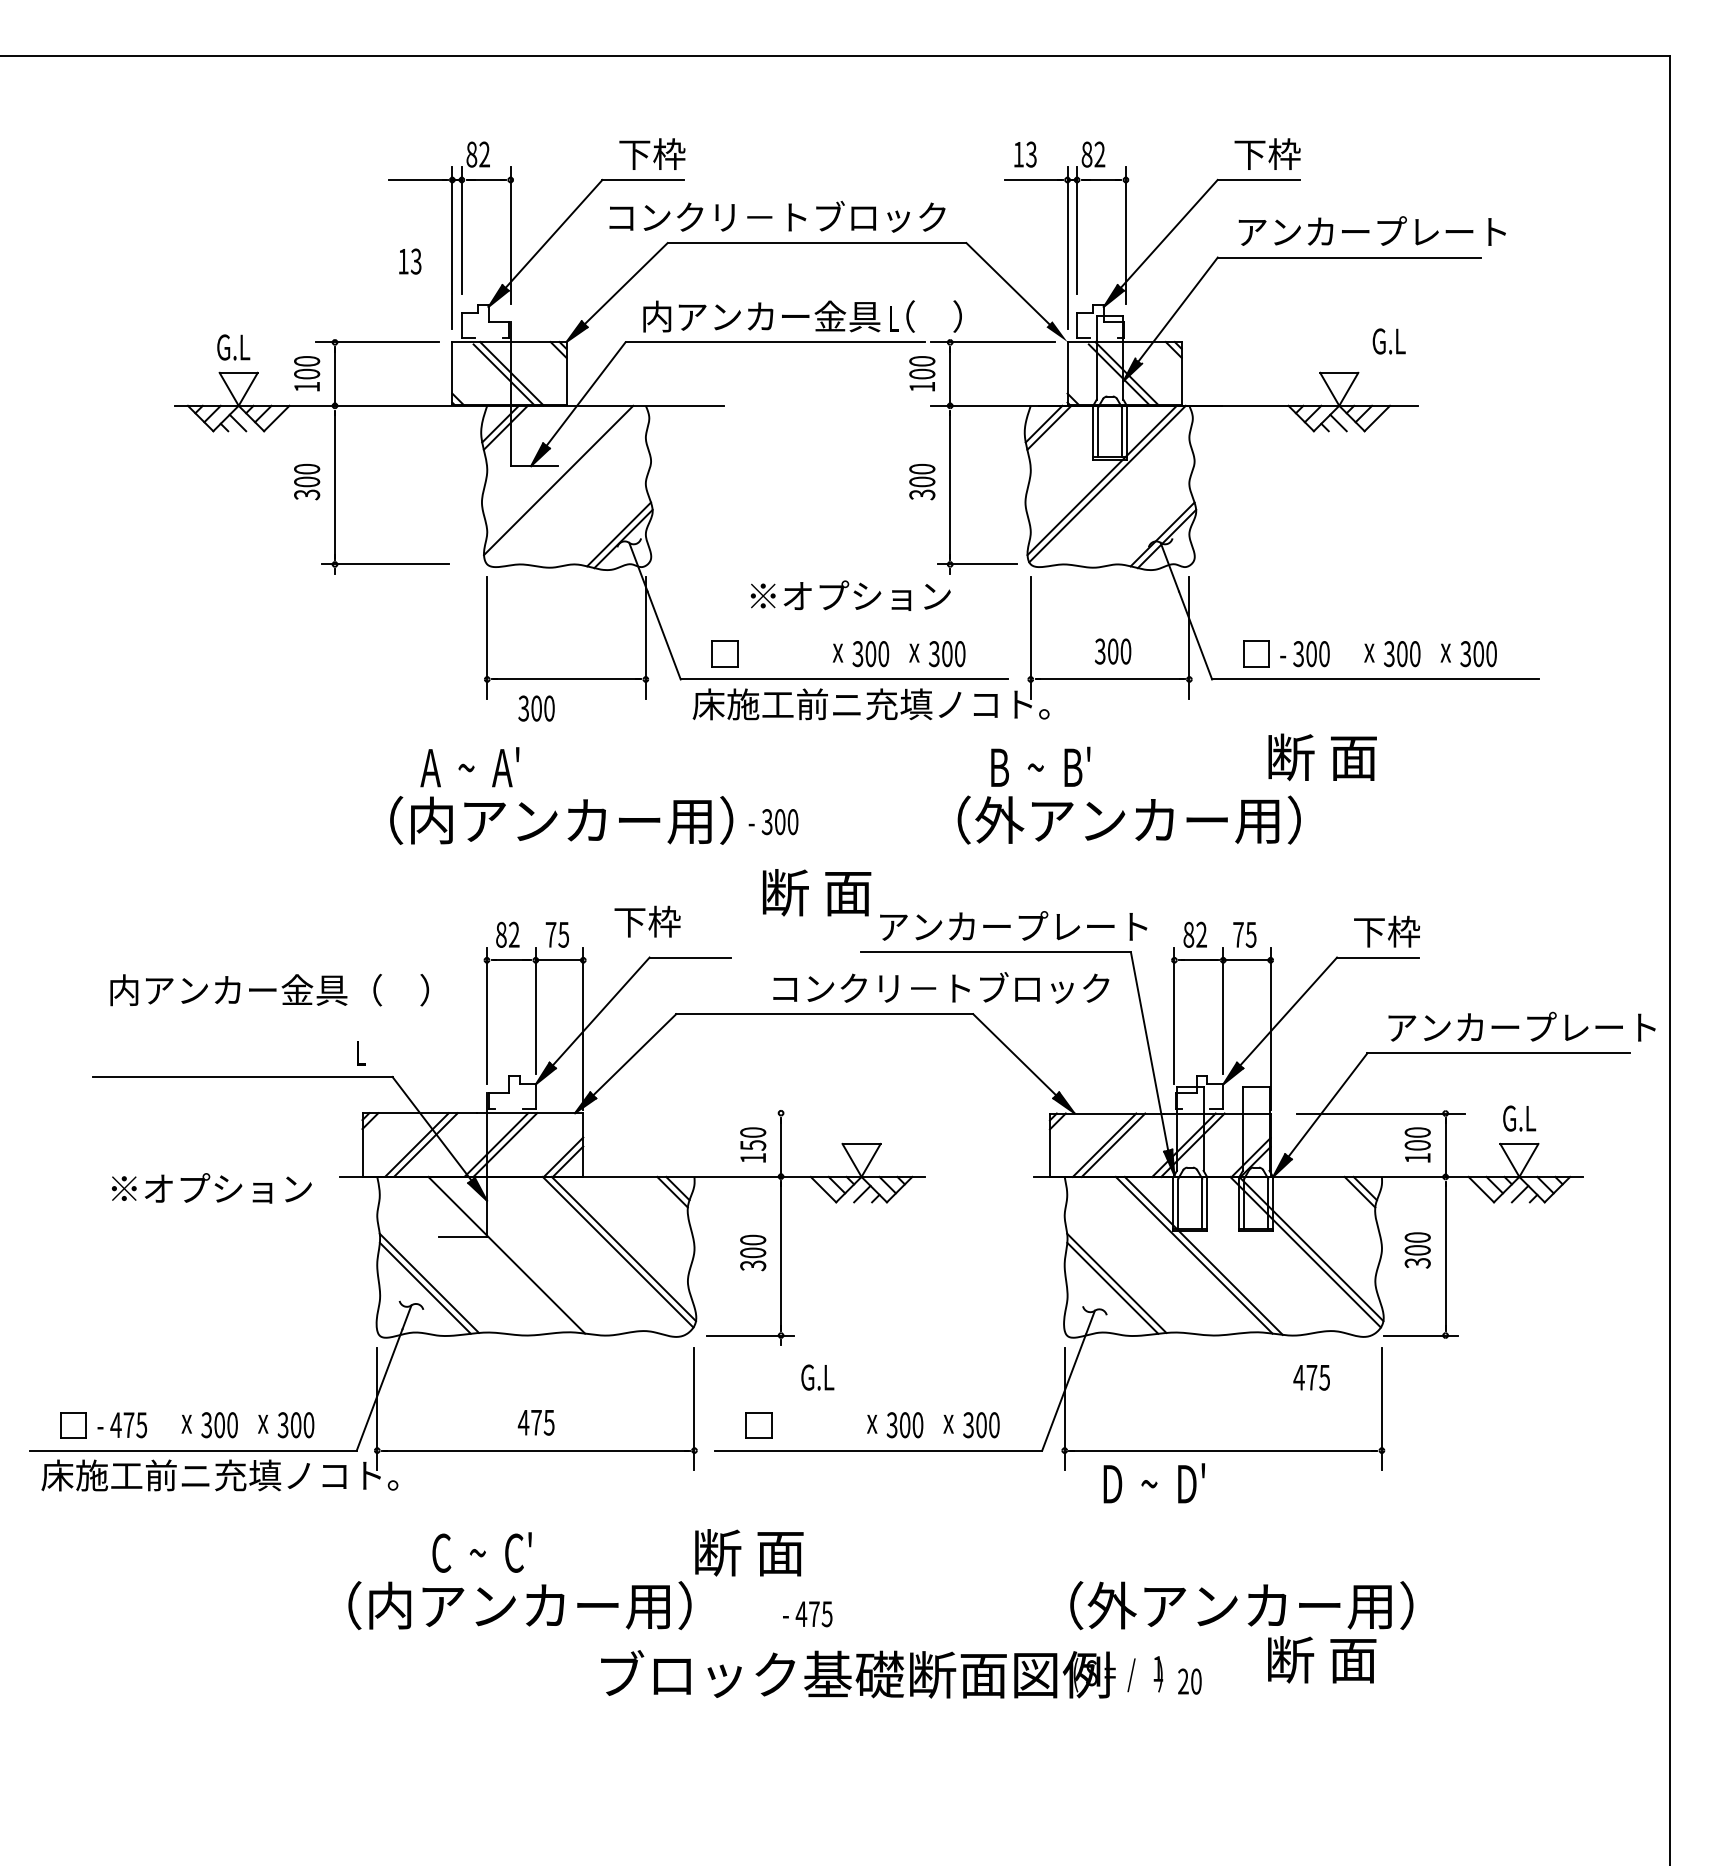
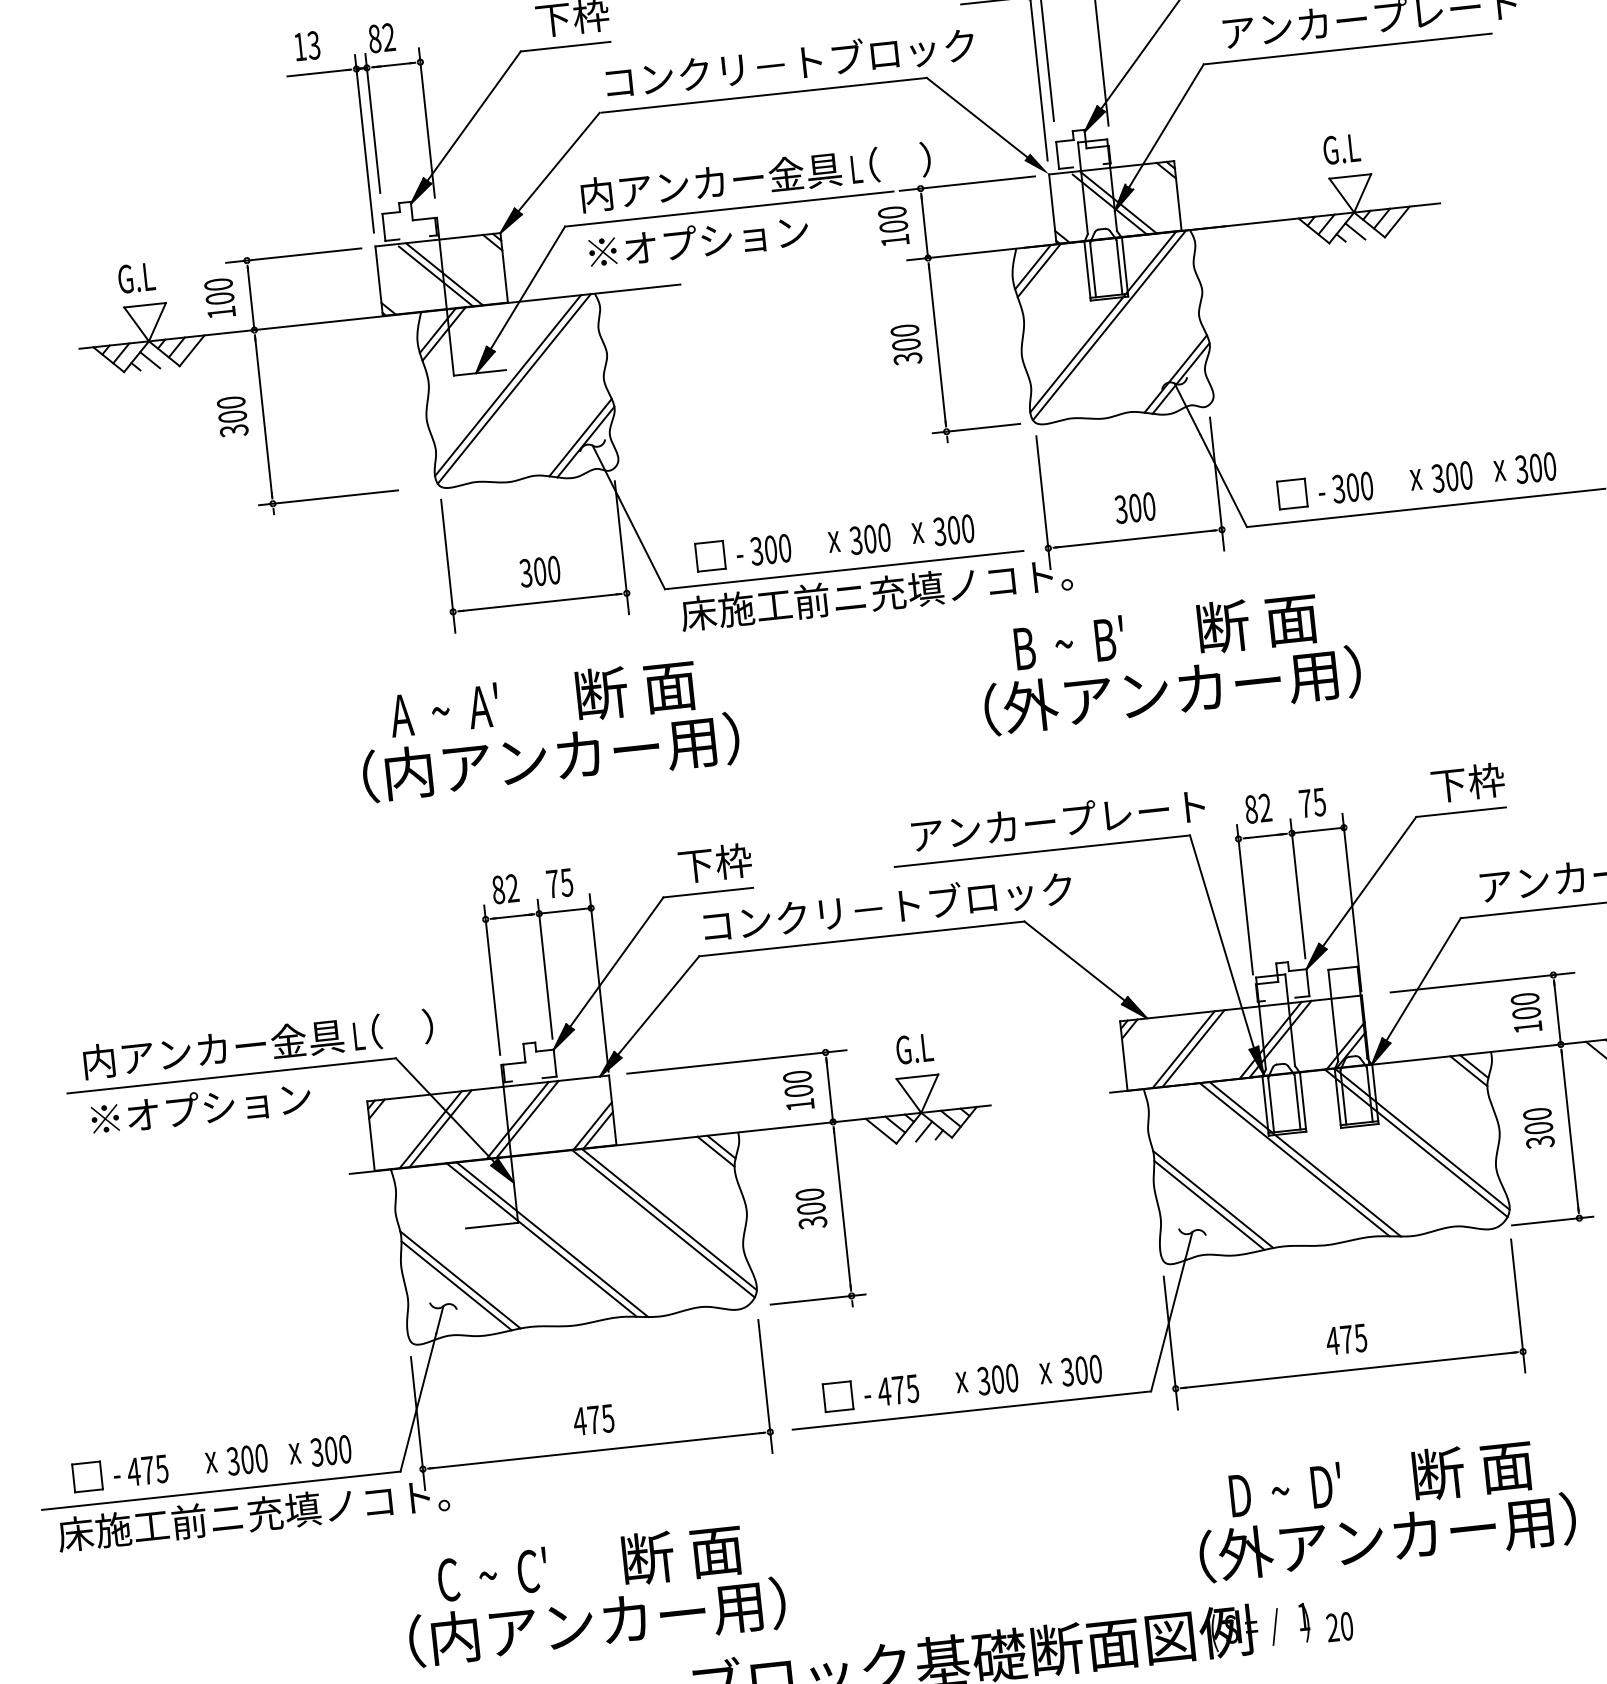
text: (777, 216) -> (790, 63), moved
text: (410, 261) -> (307, 46), moved
text: (1388, 341) -> (1340, 149), moved
line: (563, 483) -> (513, 388), added
text: (850, 595) -> (698, 241), moved
text: (536, 708) -> (539, 571), moved
text: (1322, 757) -> (1257, 623), moved
text: (773, 822) -> (763, 551), moved
text: (817, 892) -> (636, 689), moved
text: (647, 921) -> (715, 863), moved
text: (941, 987) -> (888, 906), moved
text: (269, 989) -> (258, 1043), moved
line: (699, 1113) -> (736, 1062), added
text: (753, 1145) -> (799, 1091), 150 -> 100
text: (211, 1188) -> (200, 1108), moved
line: (516, 1255) -> (552, 1239), added
text: (817, 1377) -> (914, 1048), moved
text: (1311, 1377) -> (1346, 1339), moved
text: (1153, 1483) -> (1284, 1489), moved
text: (481, 1552) -> (492, 1574), moved
text: (749, 1552) -> (682, 1554), moved
text: (807, 1614) -> (891, 1391), moved
text: (1322, 1659) -> (1473, 1469), moved

